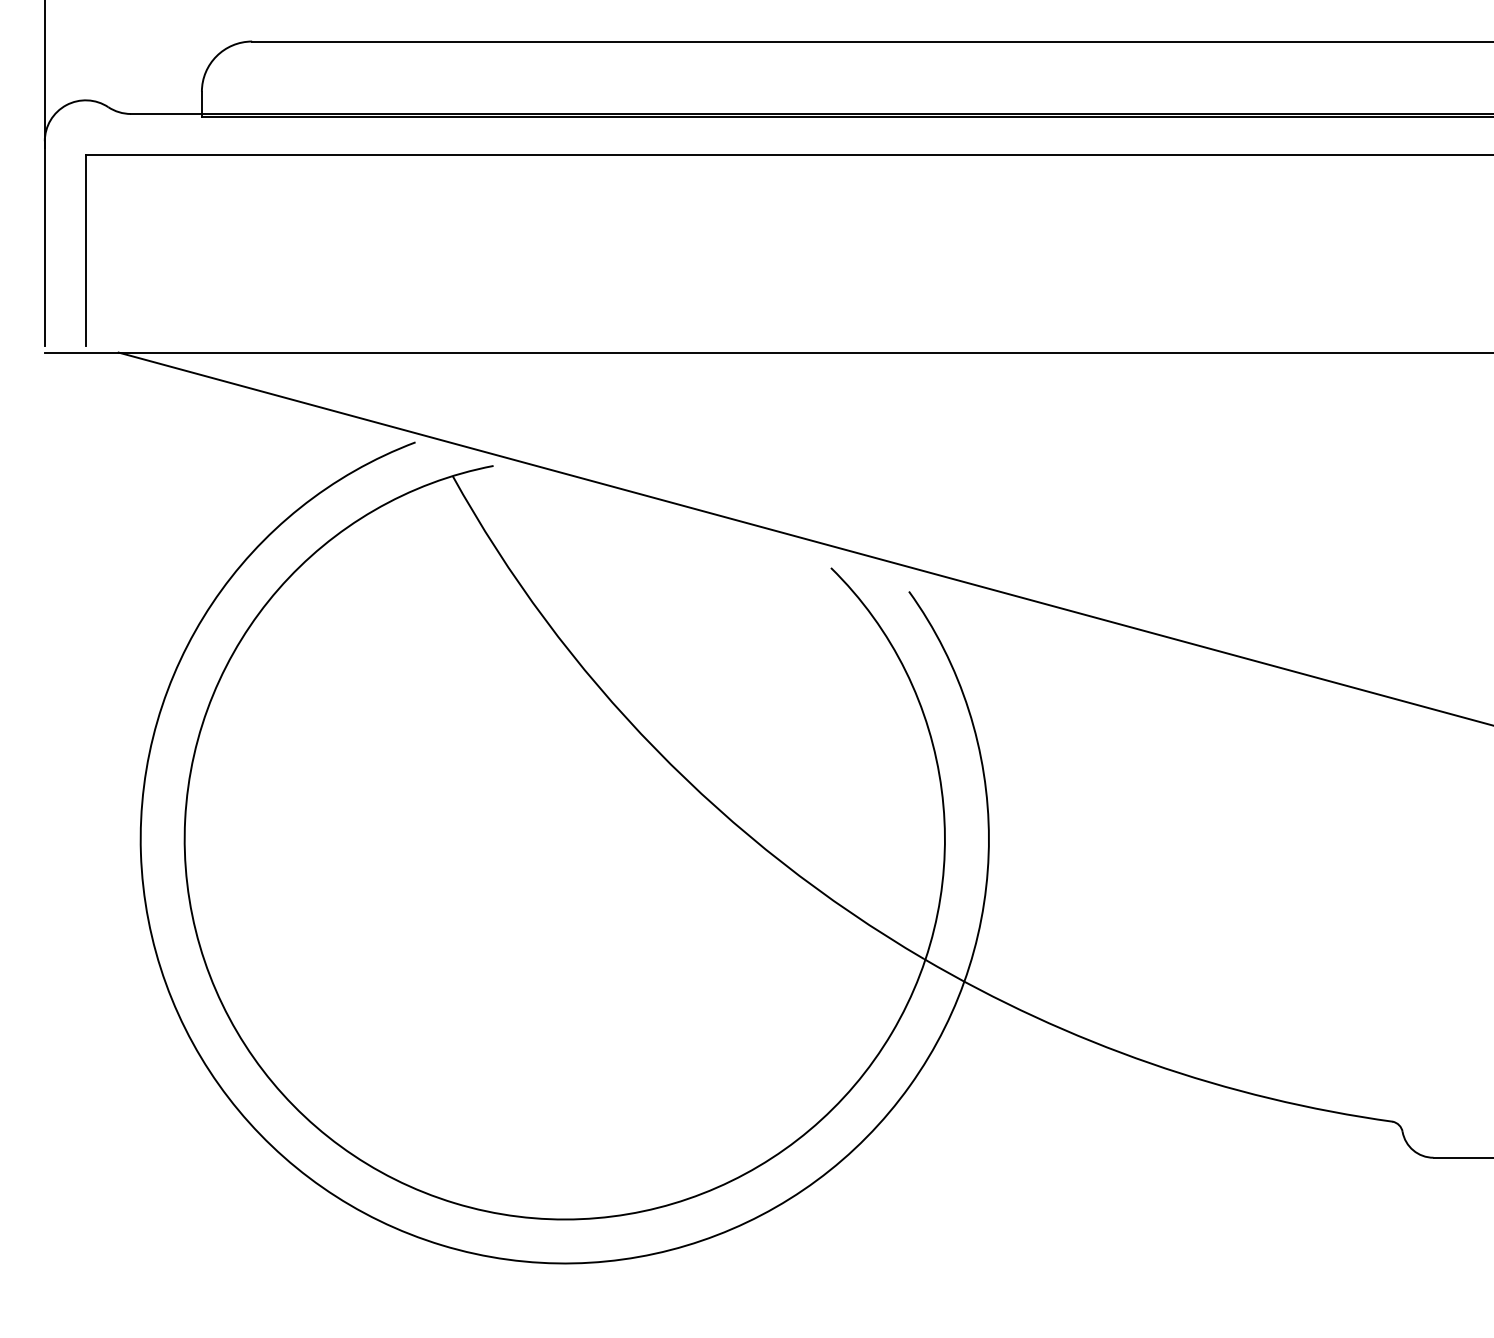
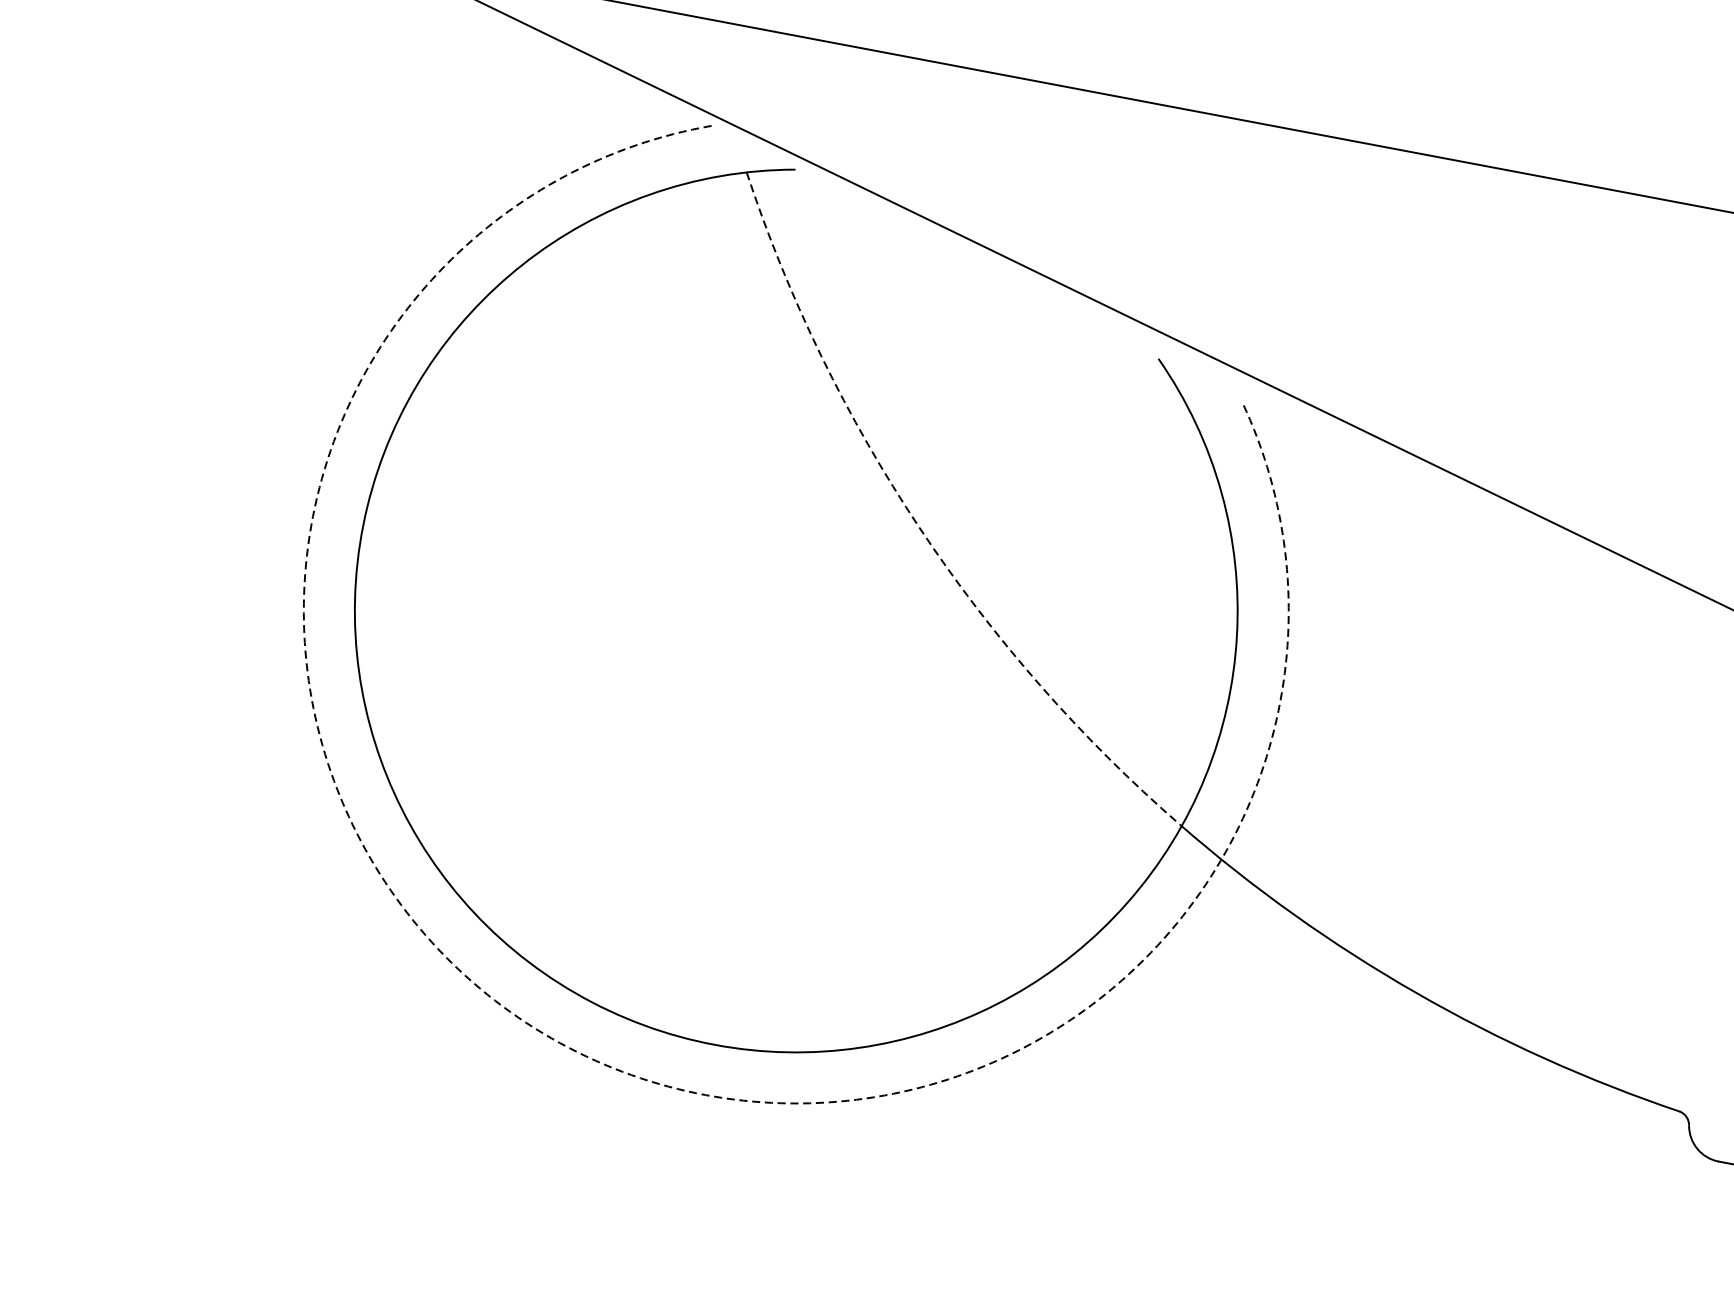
arc: (655, 749) -> (919, 528), solid -> dashed
arc: (442, 1245) -> (569, 1048), solid -> dashed

